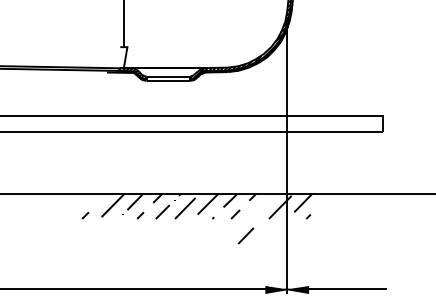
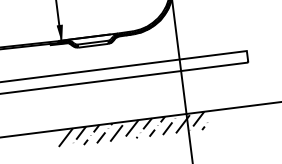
fill: (123, 57) -> (60, 33), added
line: (85, 215) -> (47, 147), removed
line: (245, 235) -> (167, 128), moved

